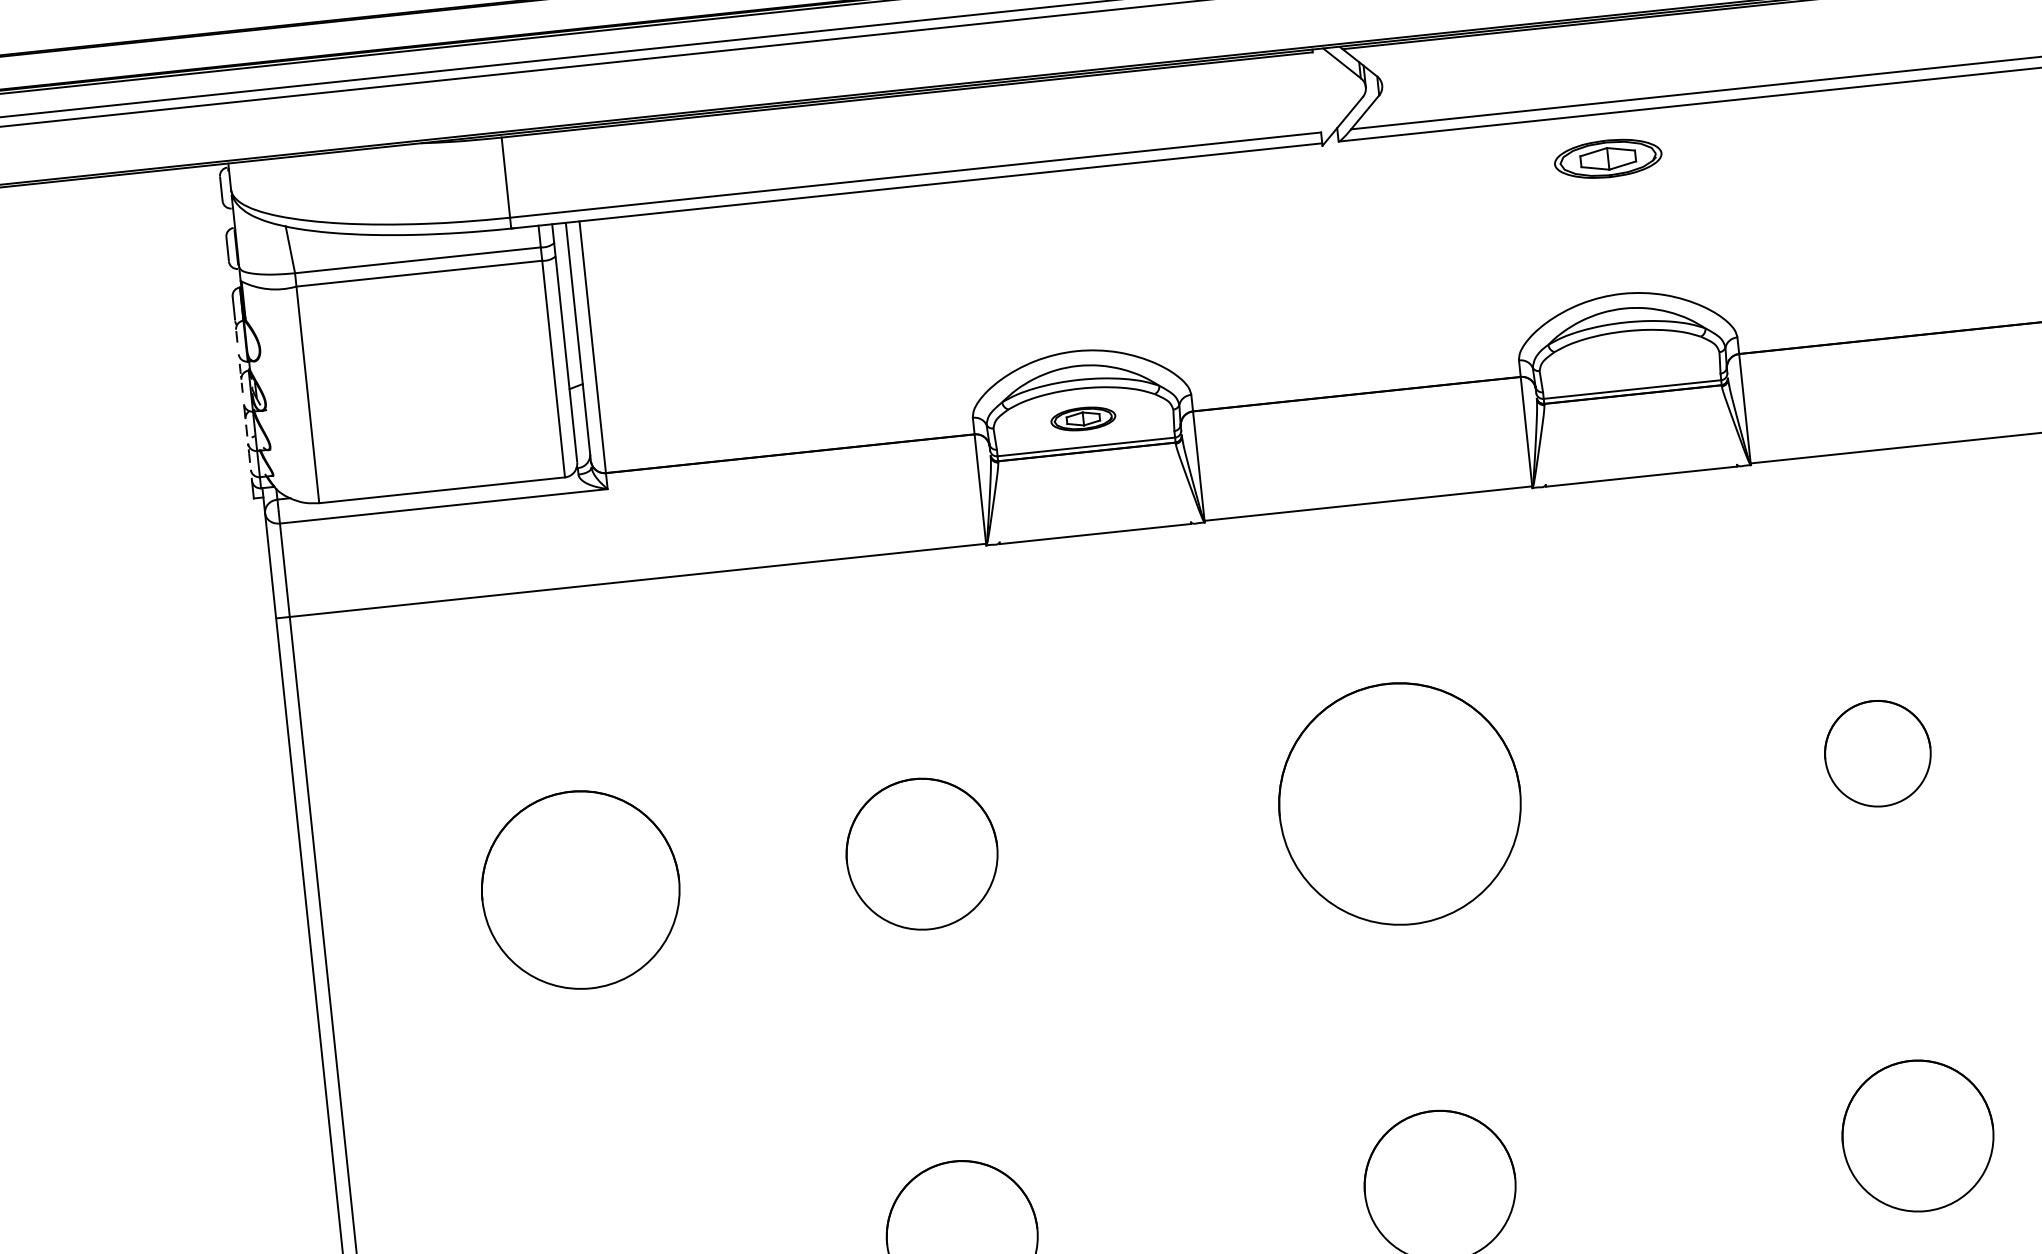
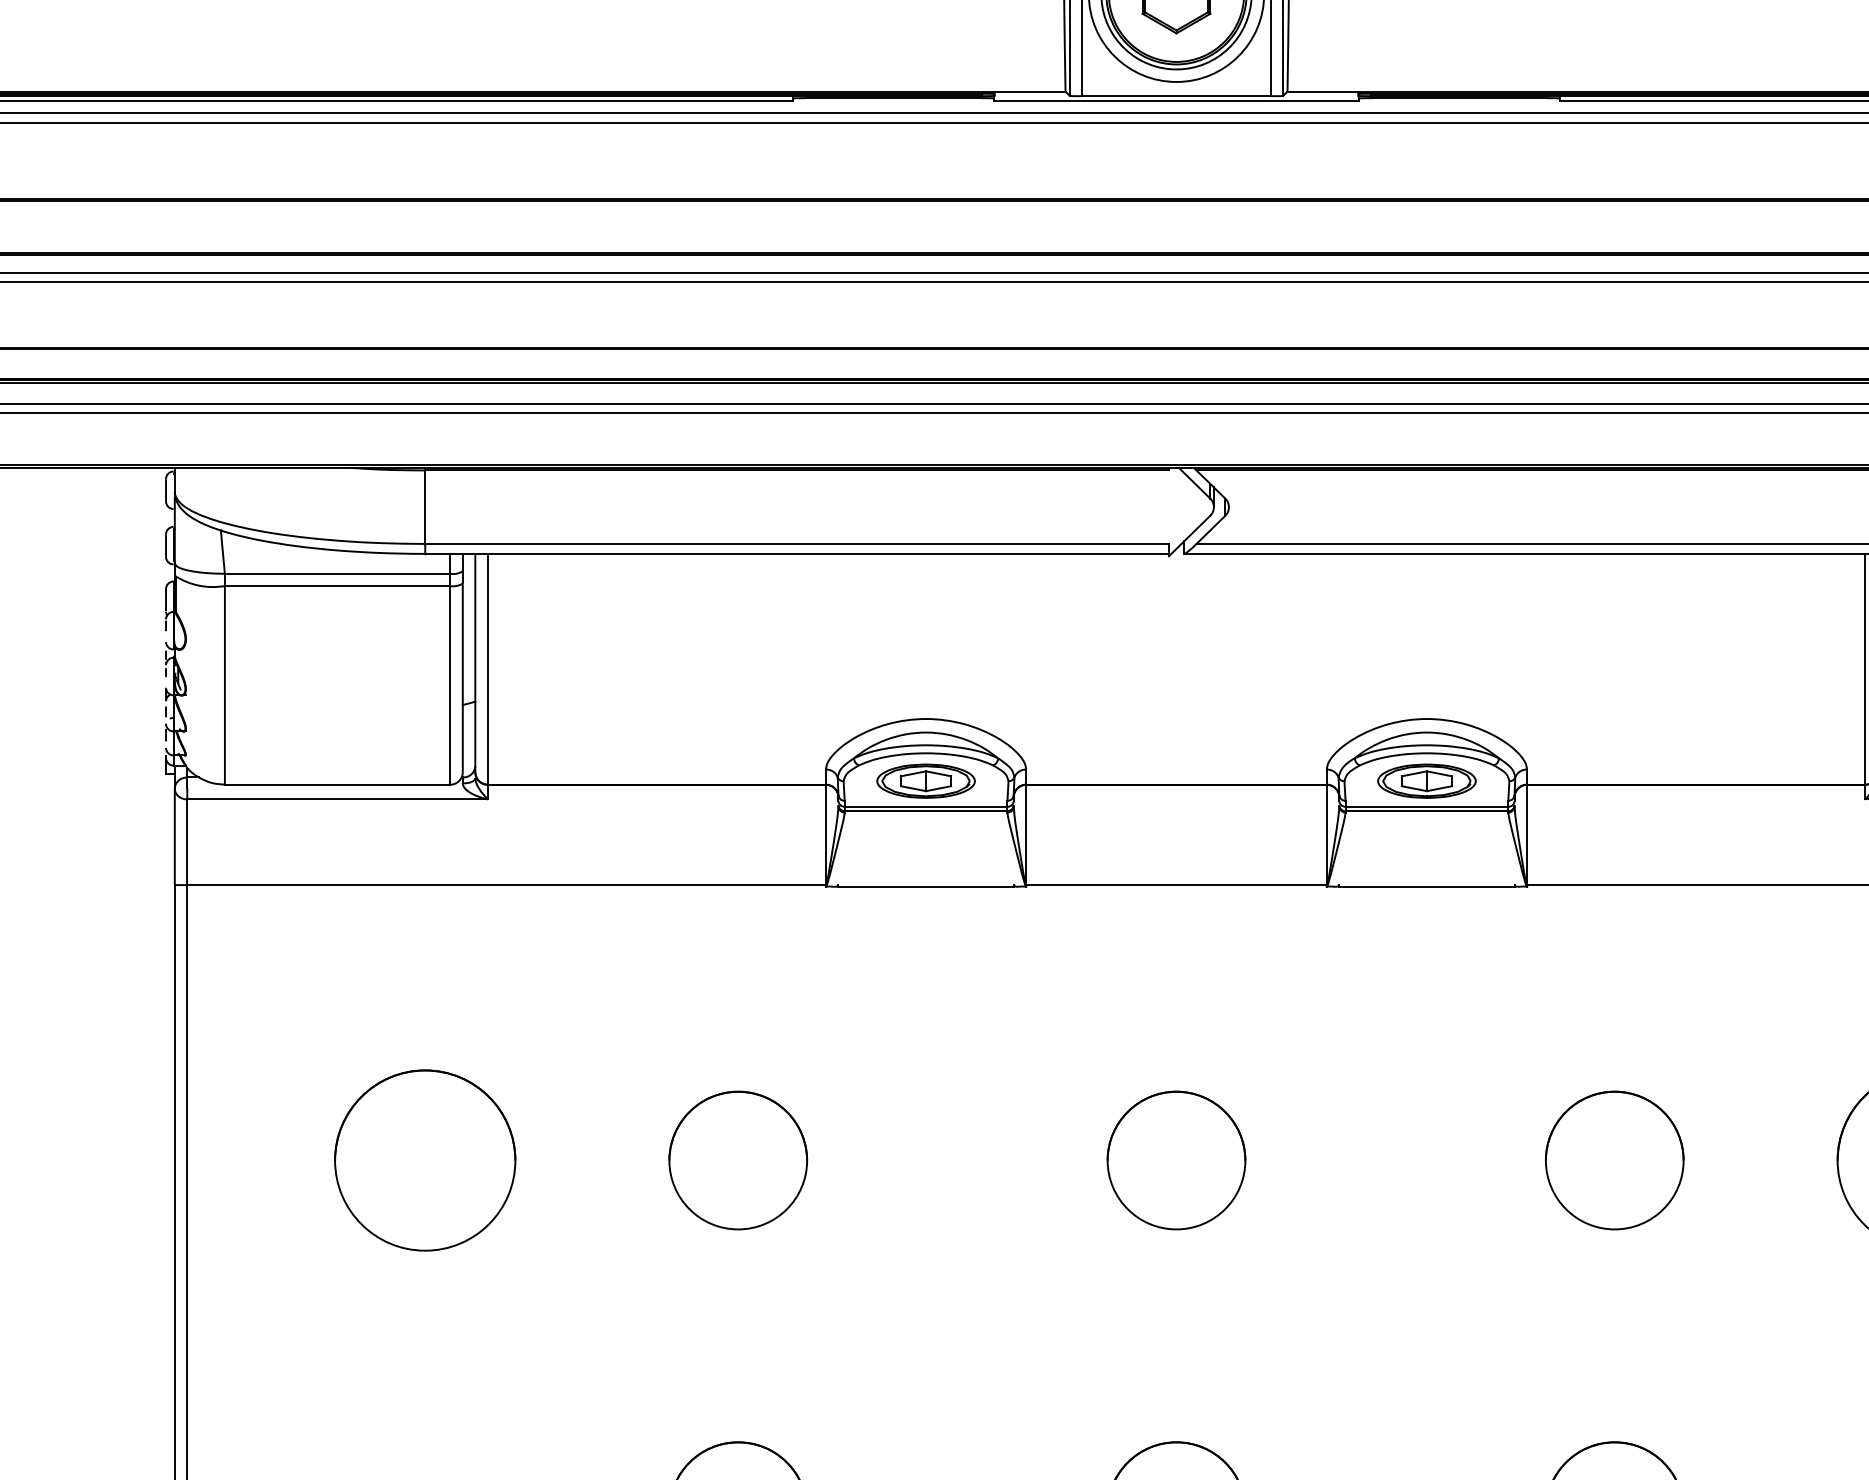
part: (1607, 158) -> (1426, 780), moved
part: (1082, 418) -> (925, 780), size x1.67
part: (1877, 753) -> (1614, 1160), size x1.43
part: (1399, 803) -> (1176, 1160), size x0.62

